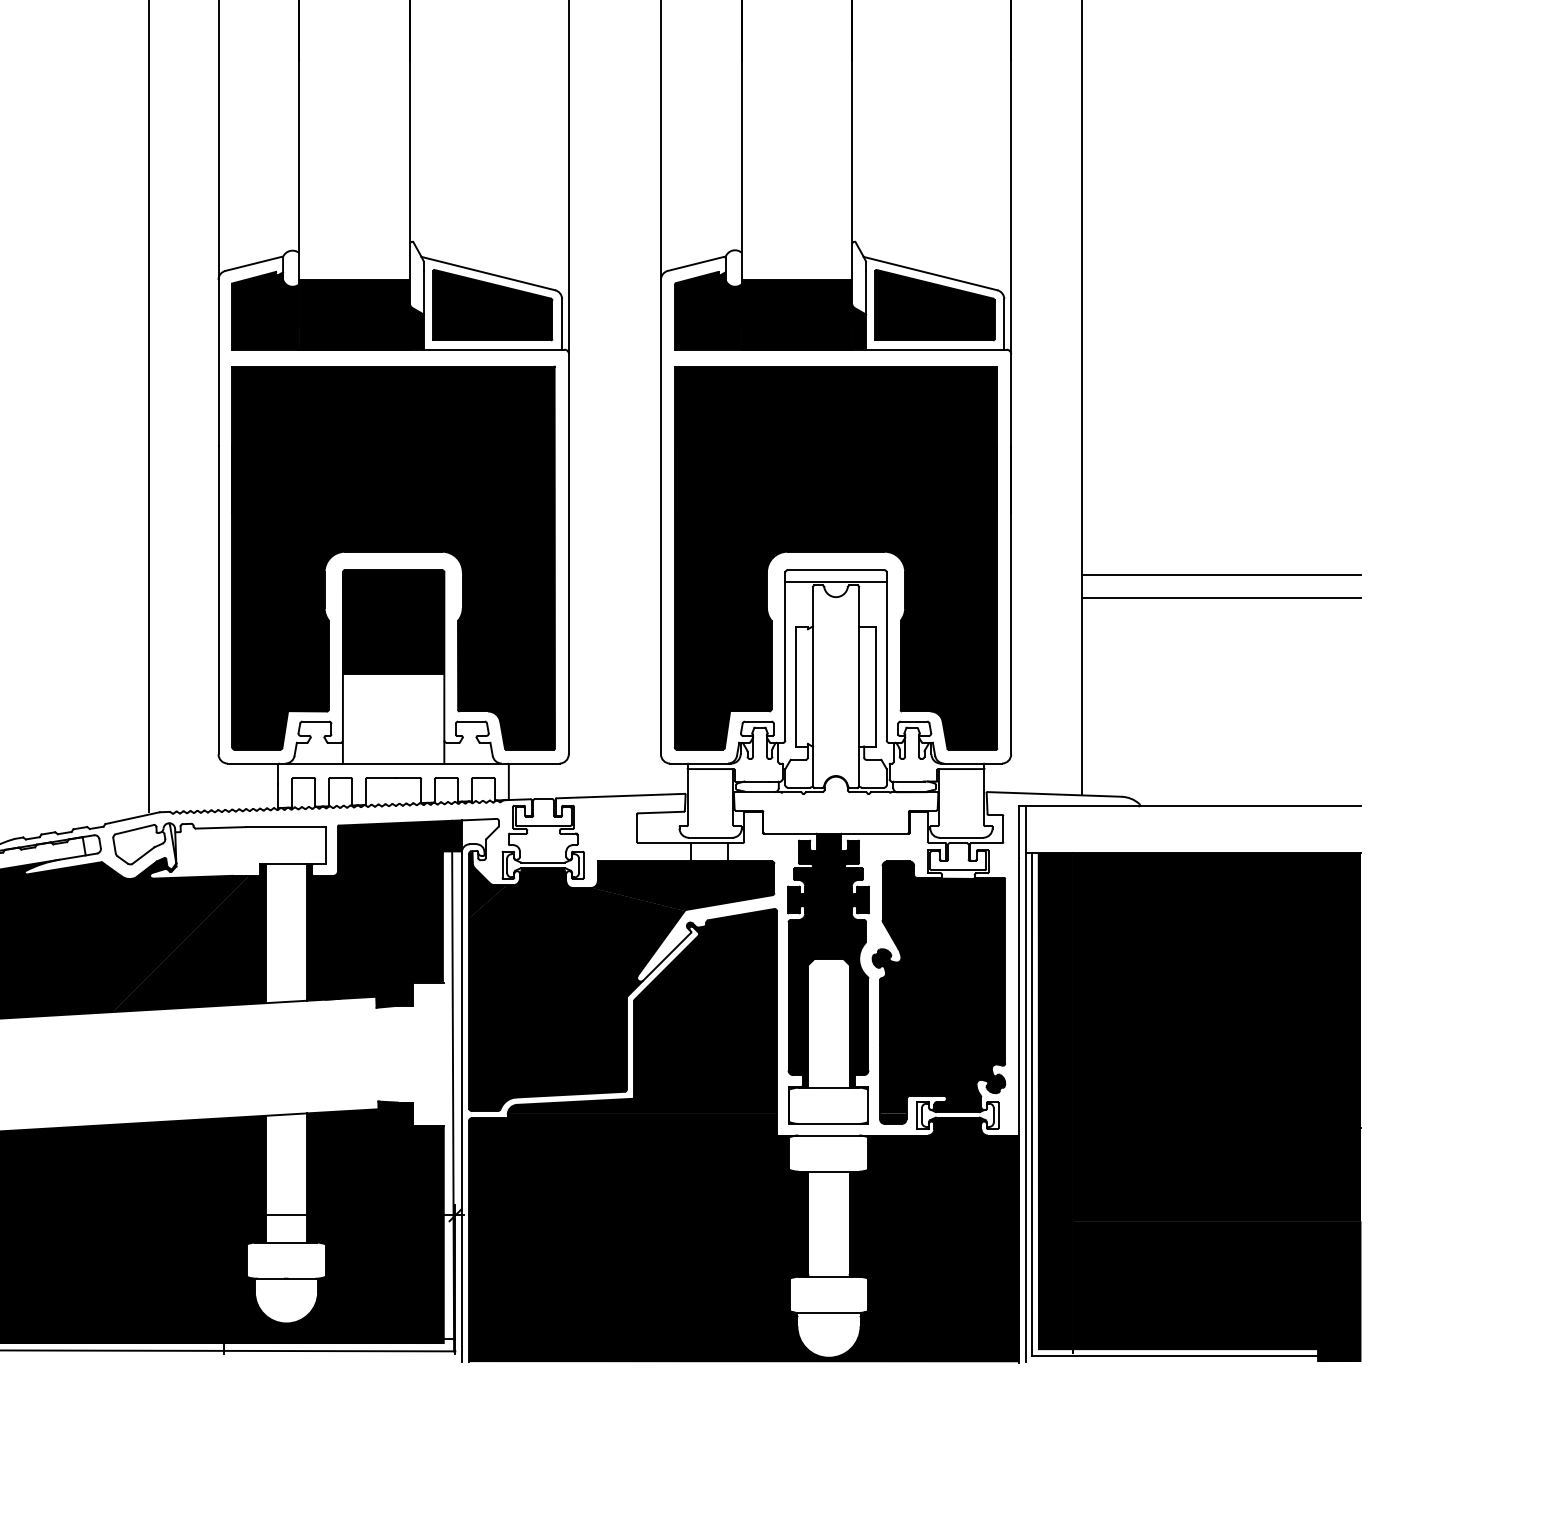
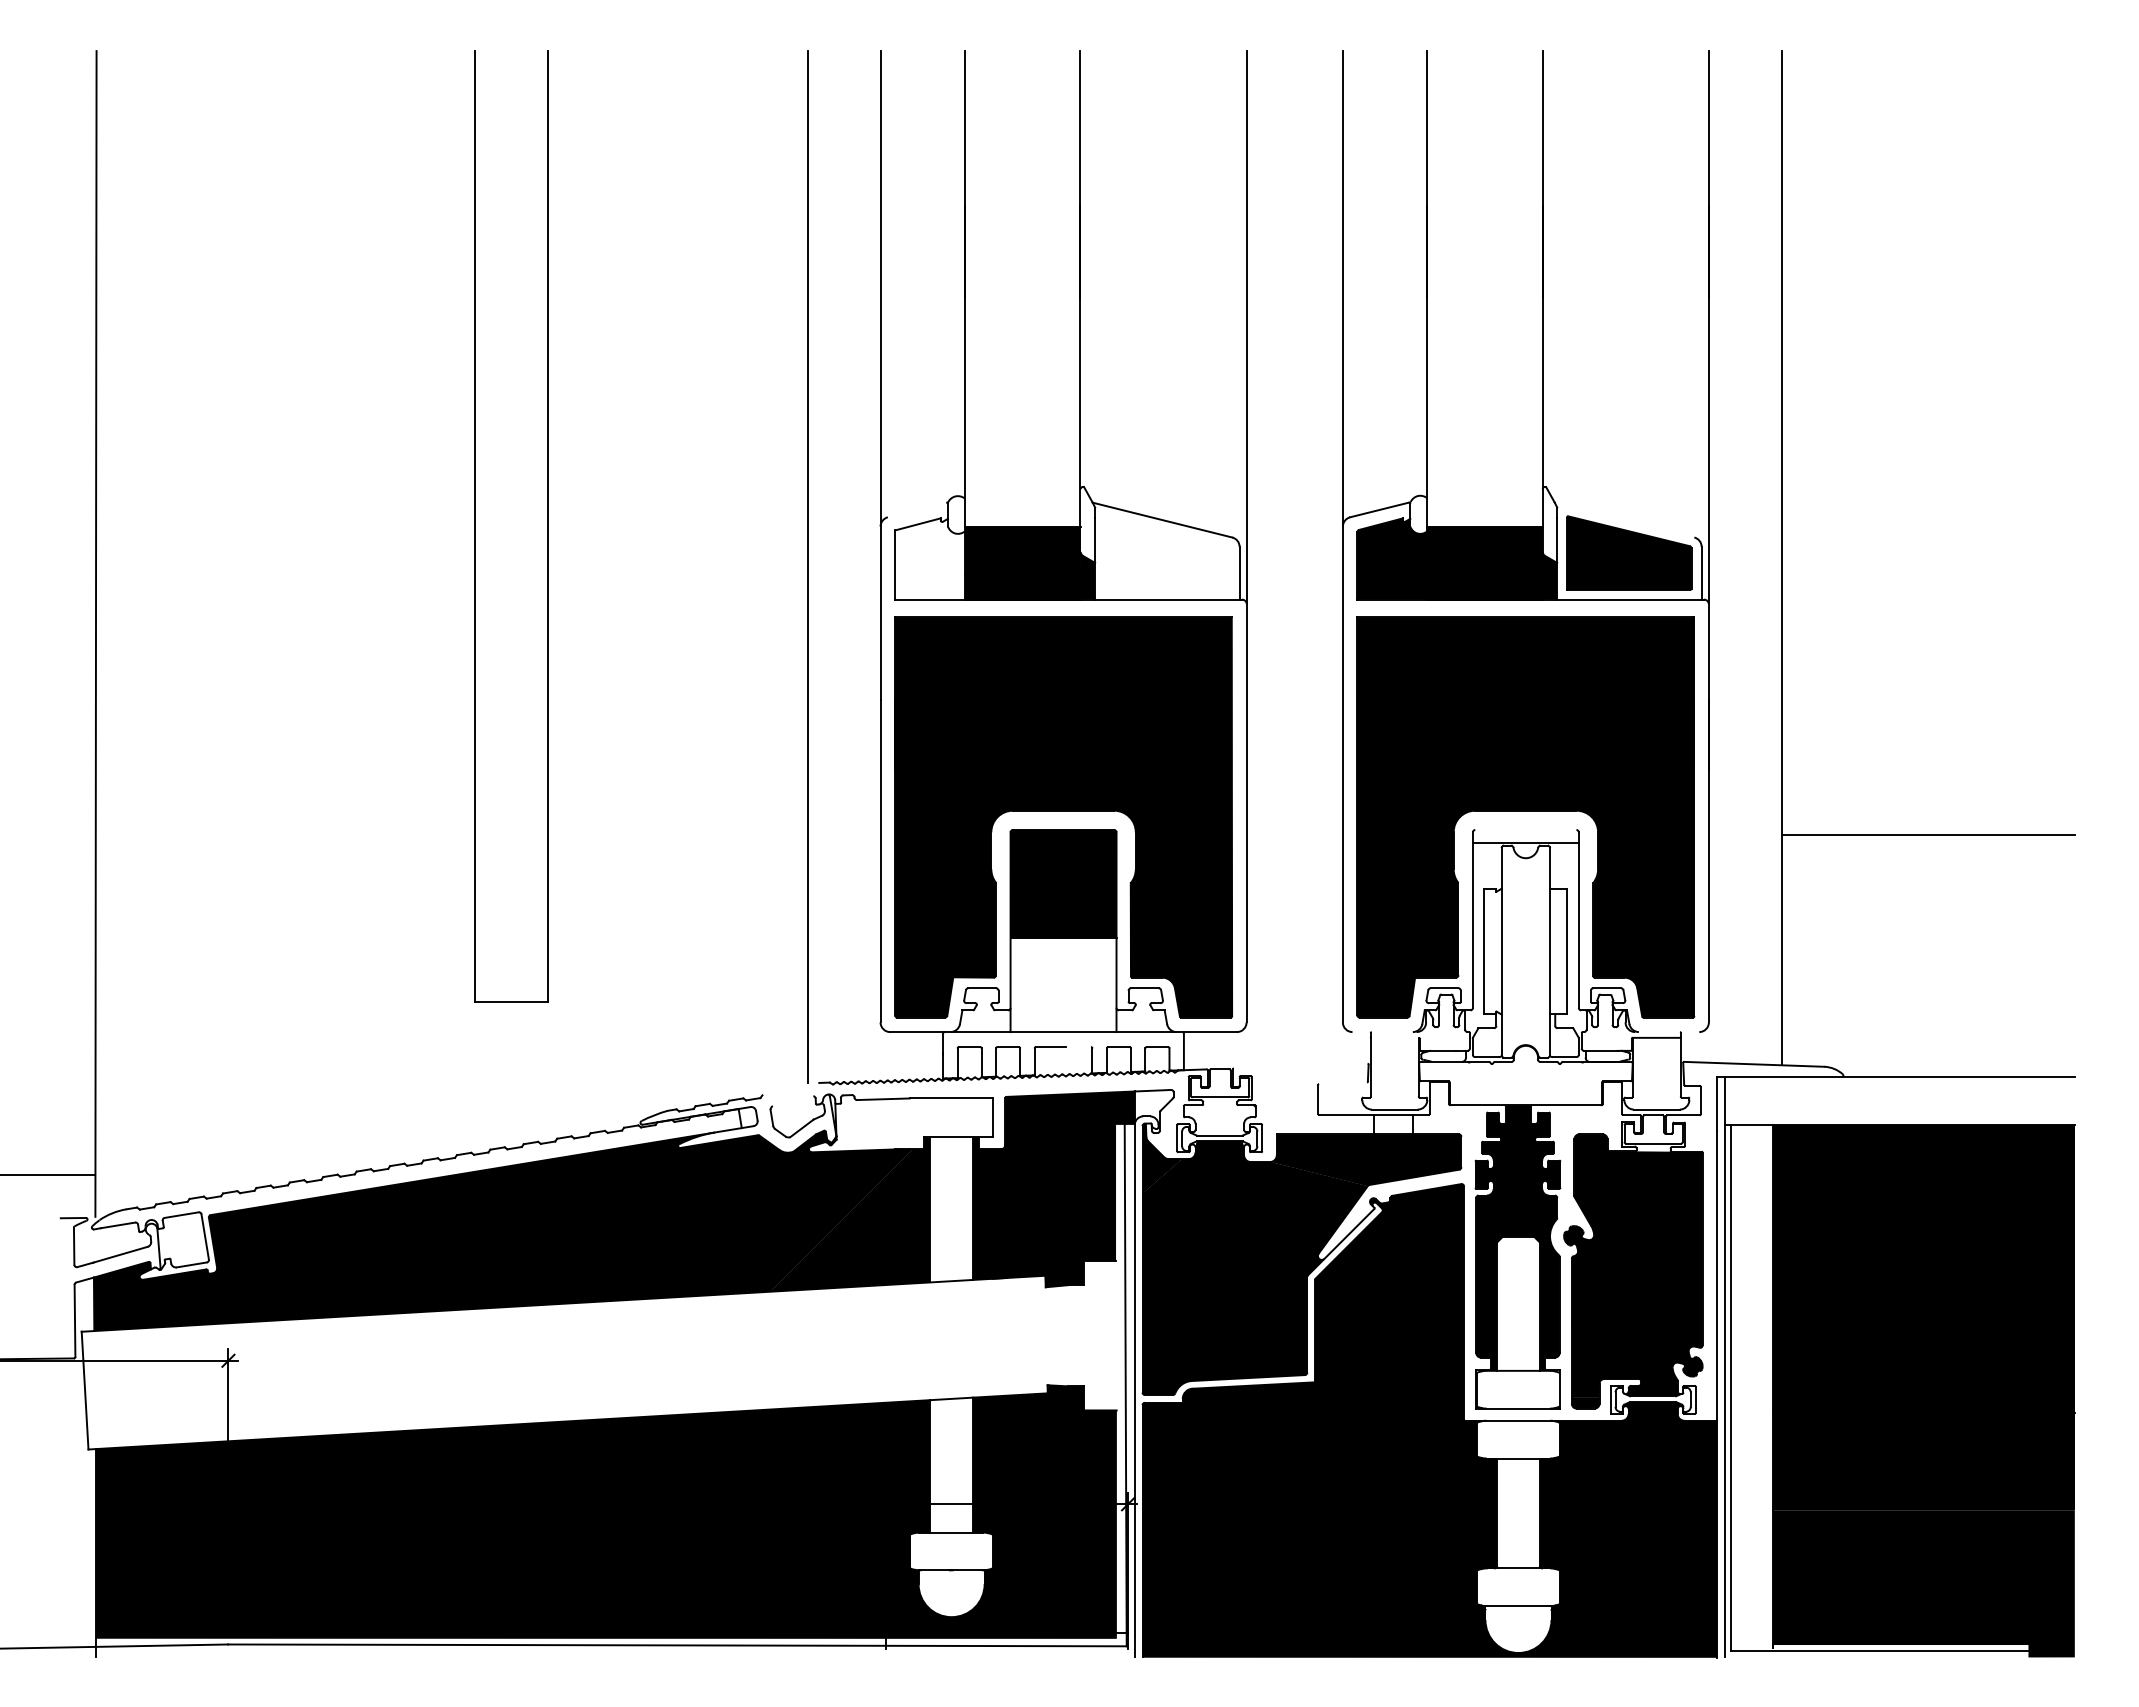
line: (252, 263) -> (916, 509), removed
line: (930, 273) -> (1624, 519), removed
part: (493, 304) -> (1167, 552), removed
fill: (265, 310) -> (929, 558), removed
line: (835, 569) -> (1525, 829), removed
line: (1221, 598) -> (1928, 859), removed
line: (700, 763) -> (1384, 1032), removed
line: (971, 763) -> (1667, 1032), removed
line: (710, 768) -> (1394, 1037), removed
line: (406, 778) -> (1077, 1047), removed
line: (620, 795) -> (1300, 1065), removed
line: (660, 812) -> (1342, 1083), removed
line: (132, 817) -> (790, 1088), removed
line: (134, 829) -> (792, 1101), removed
fill: (1054, 1101) -> (1754, 1385), removed

